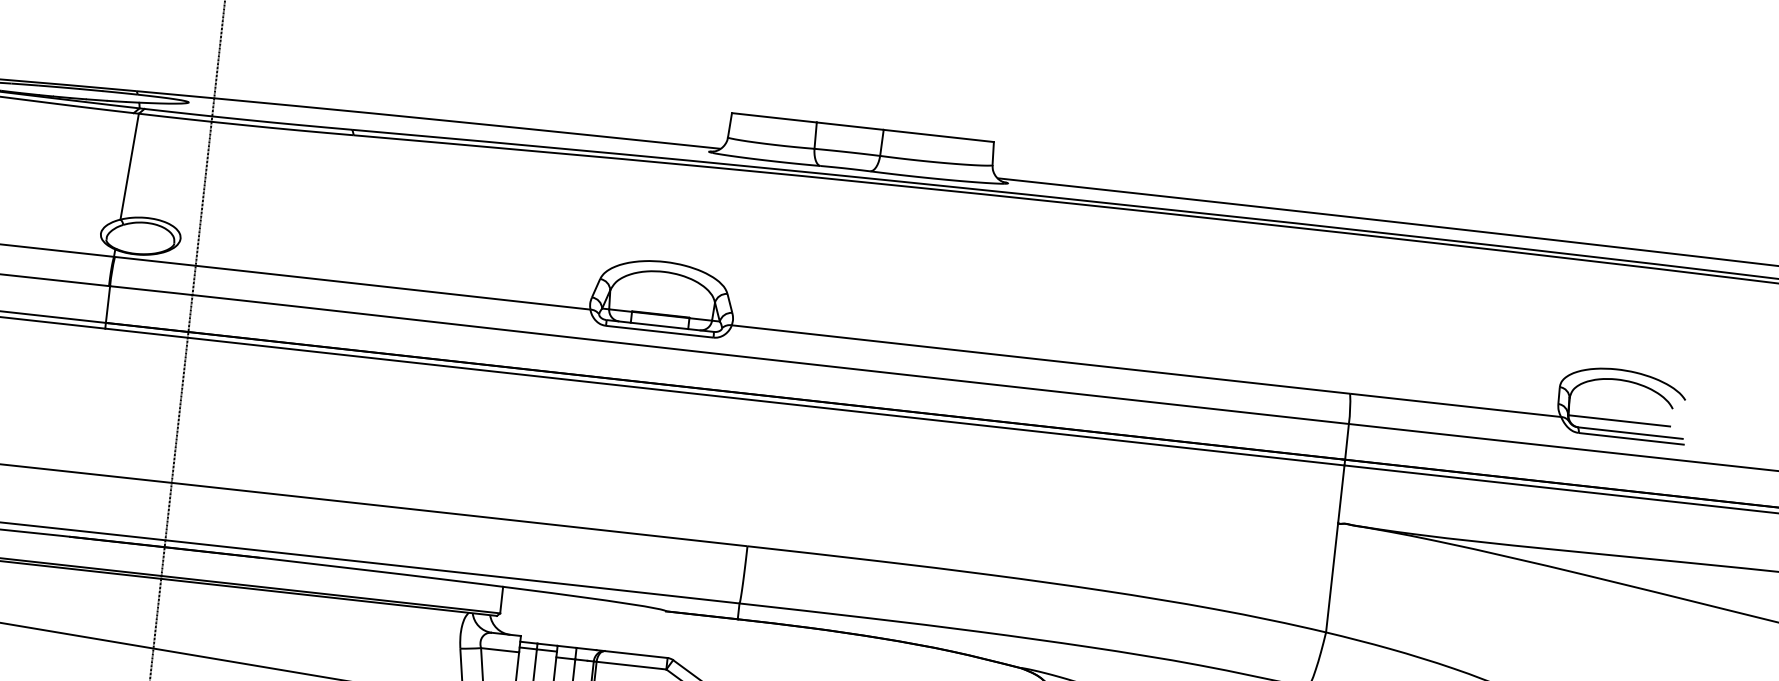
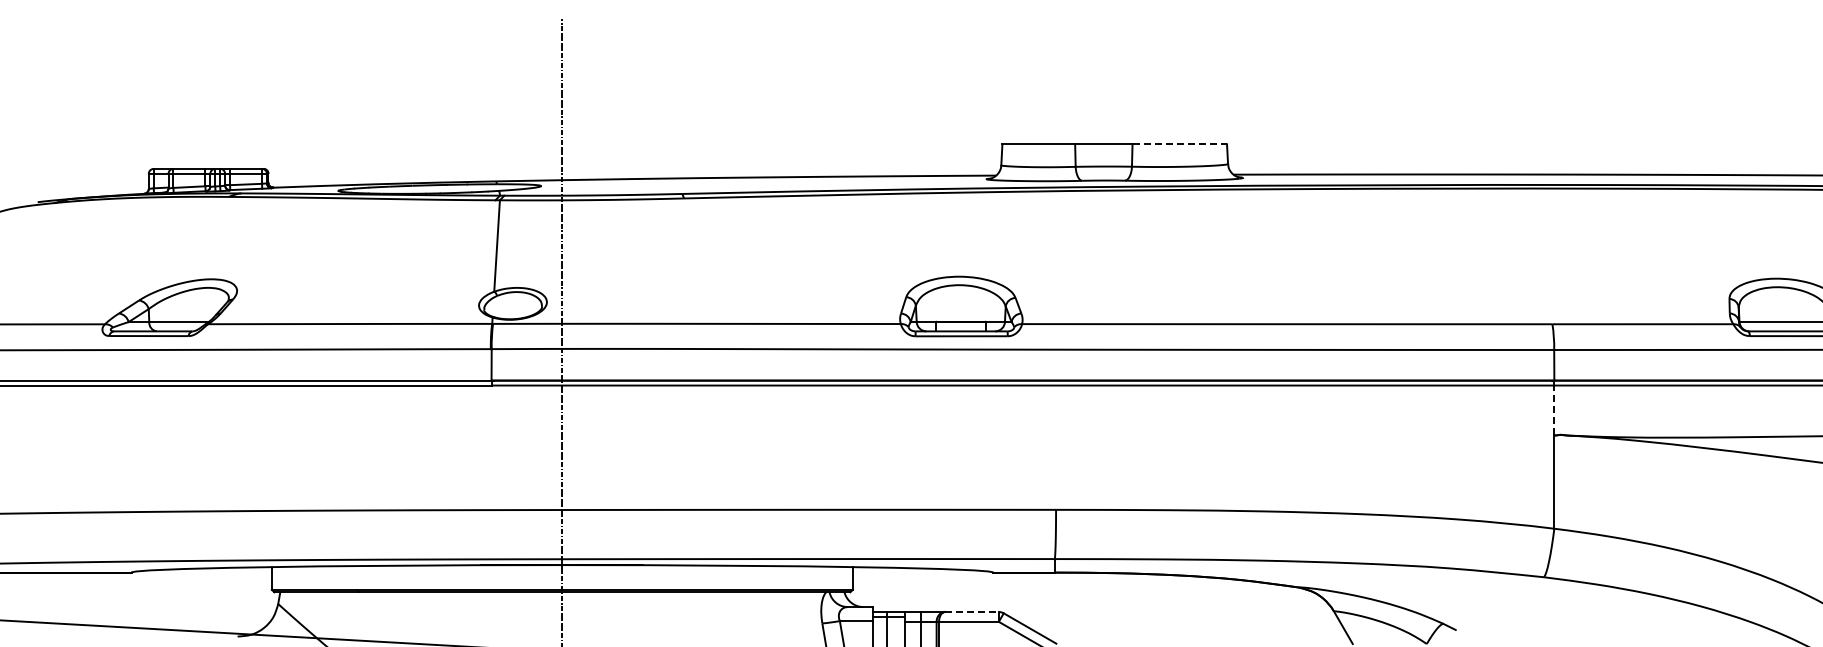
line: (939, 136) -> (1180, 144), solid -> dashed
line: (1341, 494) -> (1554, 410), solid -> dashed
line: (636, 655) -> (972, 612), solid -> dashed

